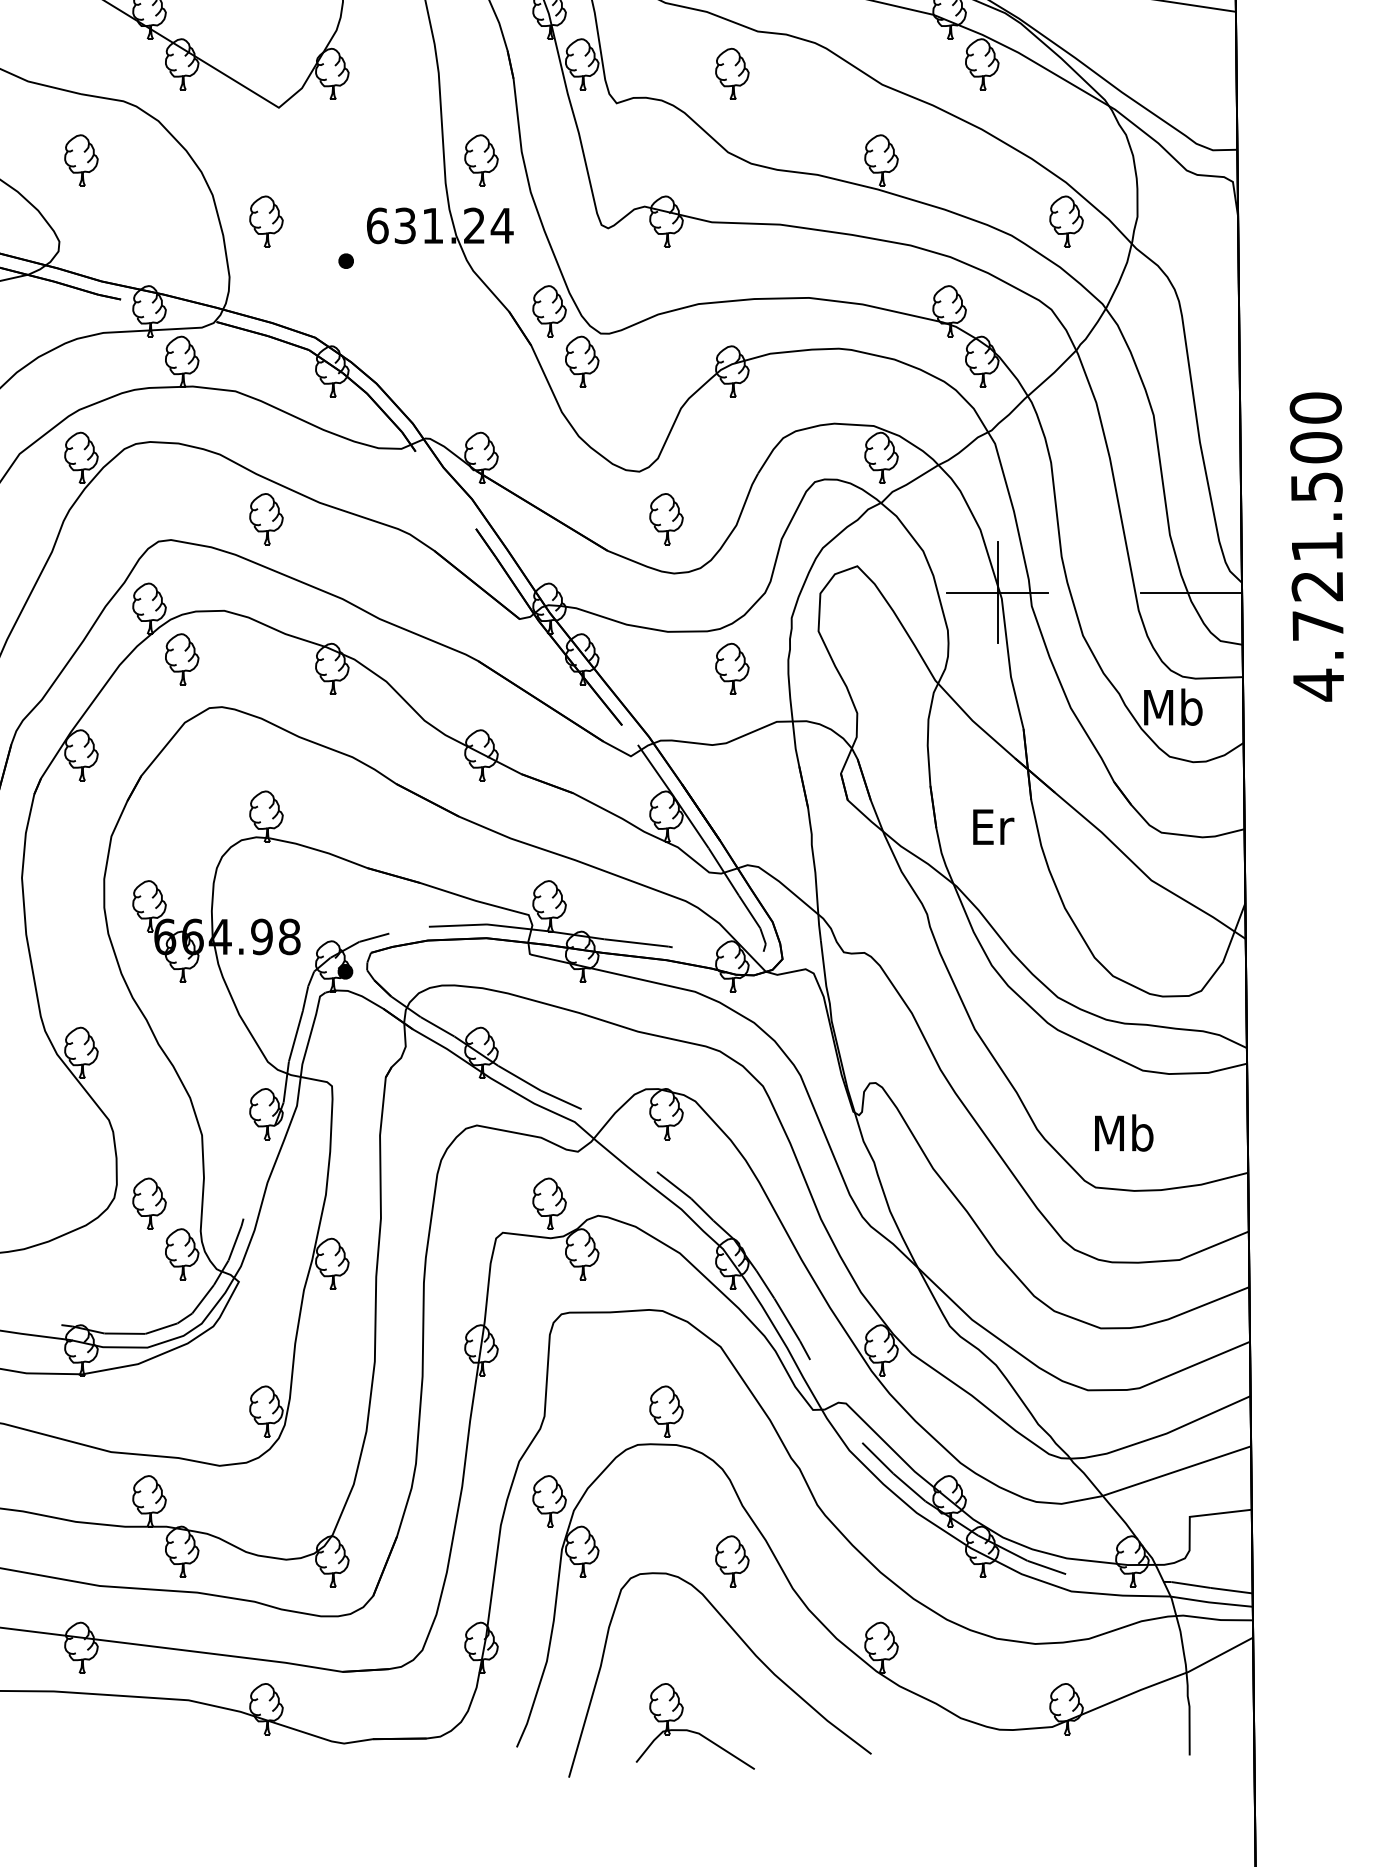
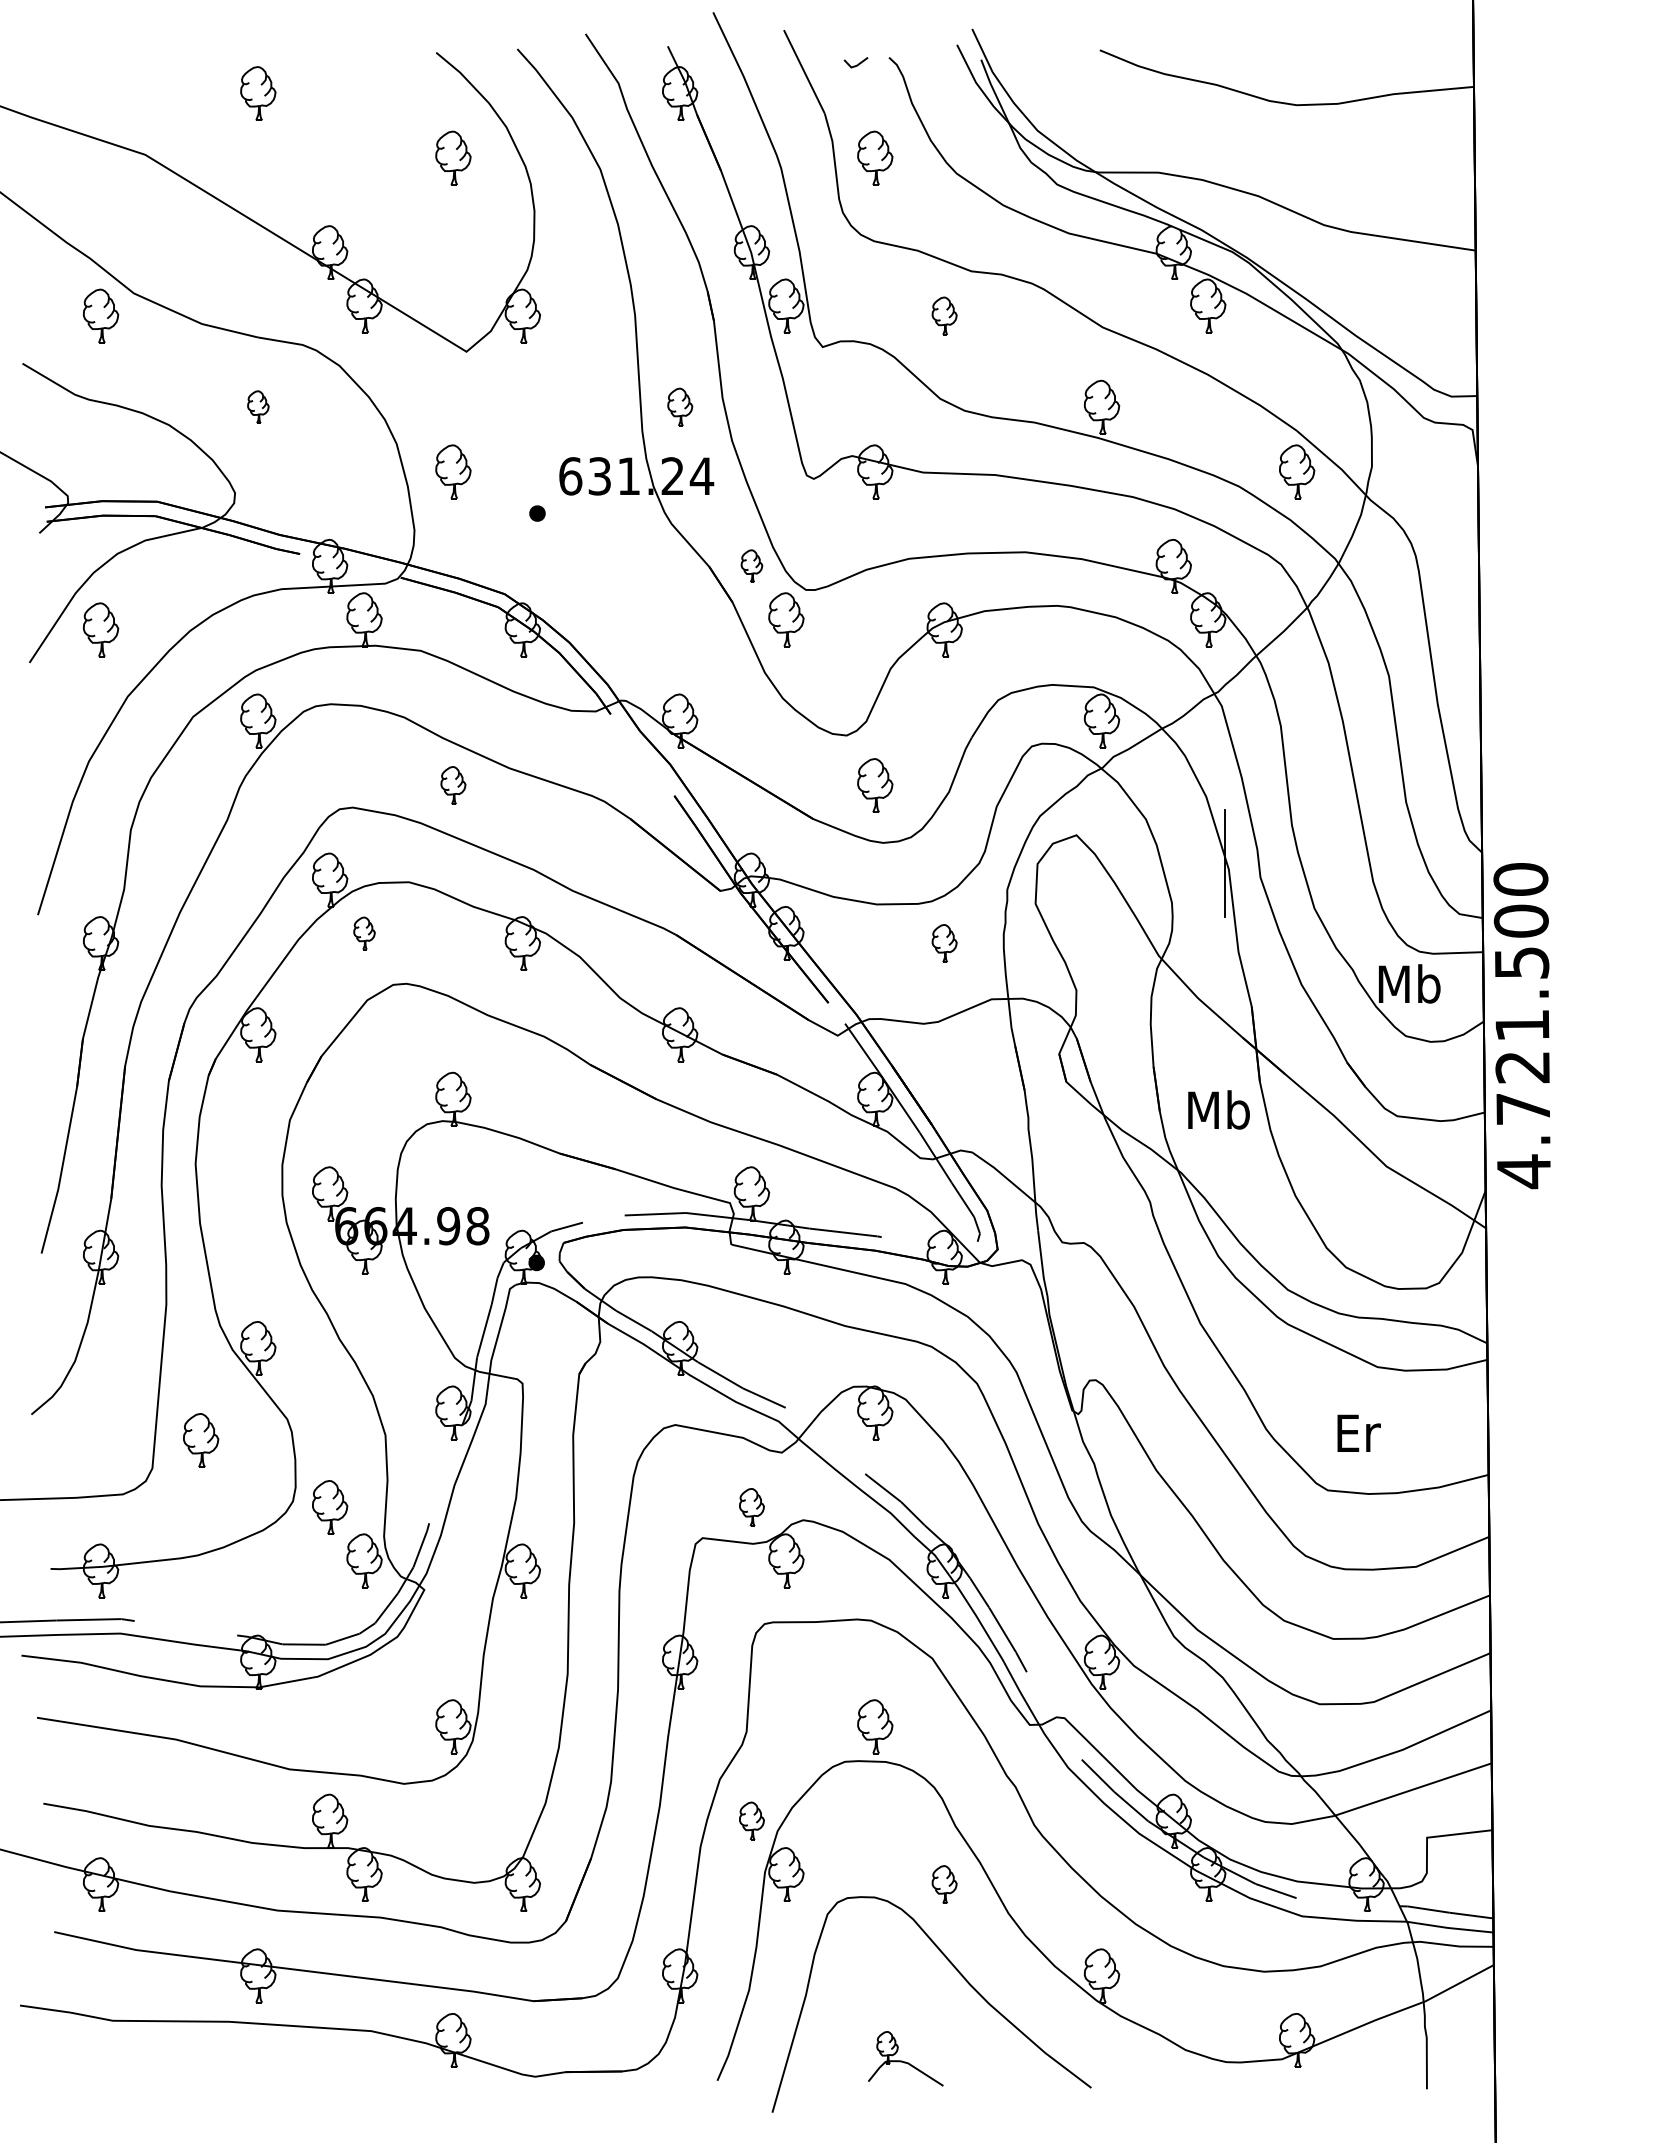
part: (732, 73) -> (944, 315), size x0.7
part: (81, 159) -> (258, 406), size x0.6
part: (481, 159) -> (680, 406), size x0.7
part: (549, 310) -> (751, 565), size x0.6
part: (266, 519) -> (453, 785), size x0.7
text: (1316, 547) -> (1521, 1026), moved
line: (997, 593) -> (1224, 863), removed
line: (1191, 593) -> (1428, 863), removed
part: (182, 659) -> (364, 933), size x0.6
part: (732, 668) -> (944, 943), size x0.7
text: (991, 826) -> (1218, 1109), Er -> Mb
text: (1123, 1132) -> (1357, 1432), Mb -> Er
part: (27, 1140) -> (201, 1440), added
part: (549, 1203) -> (751, 1507), size x0.7
part: (549, 1500) -> (751, 1820), size x0.7
part: (732, 1561) -> (944, 1884), size x0.7
part: (695, 1726) -> (905, 2058), size x0.6

